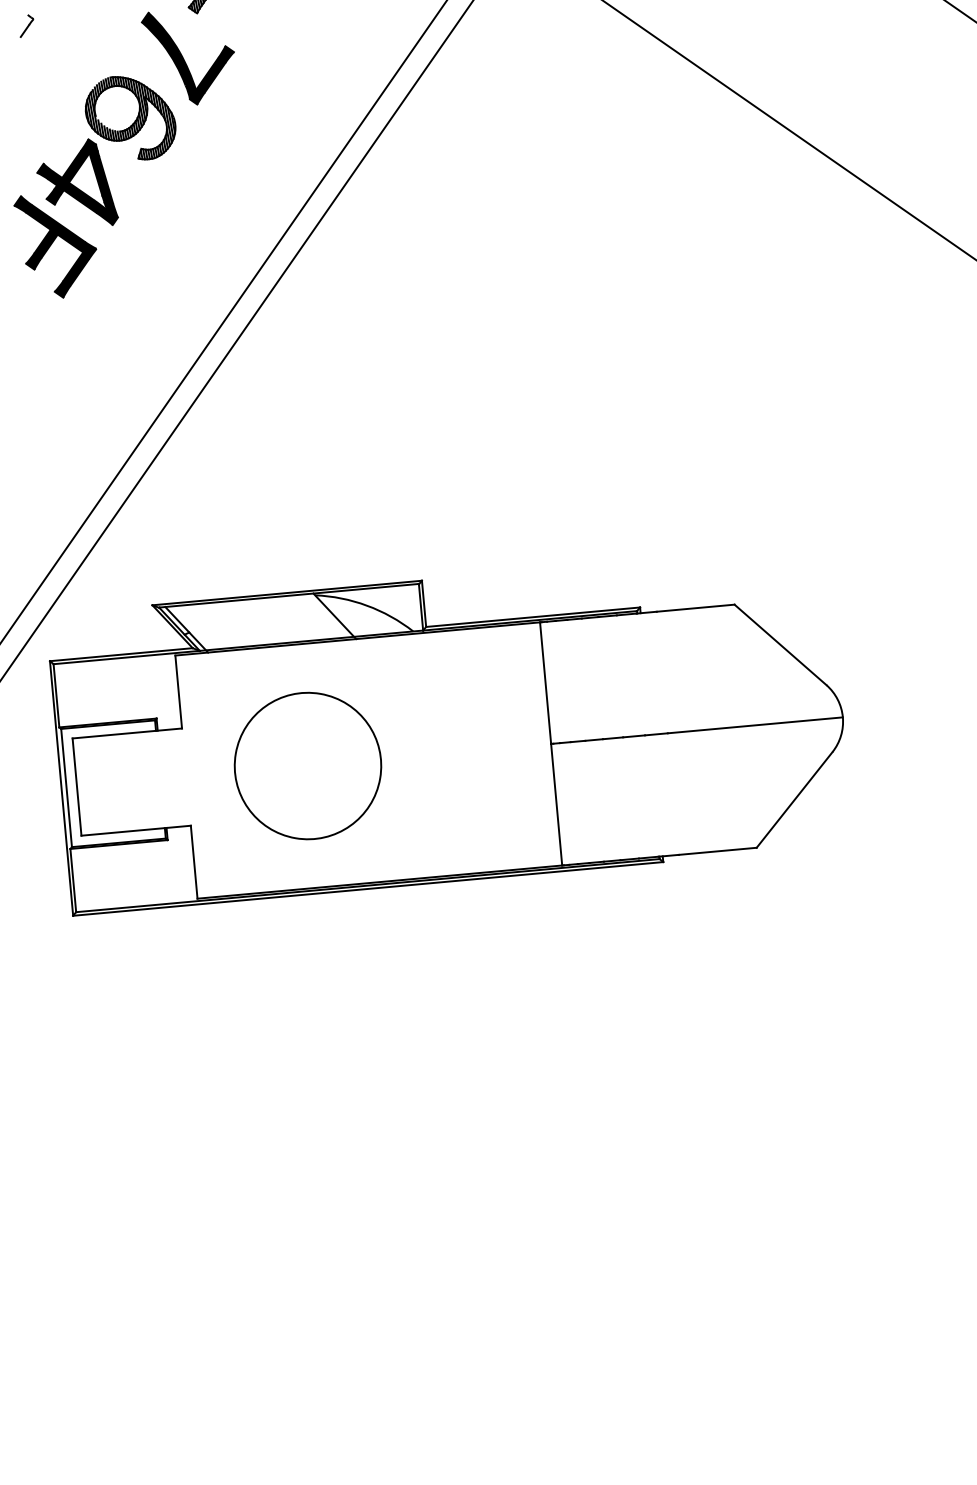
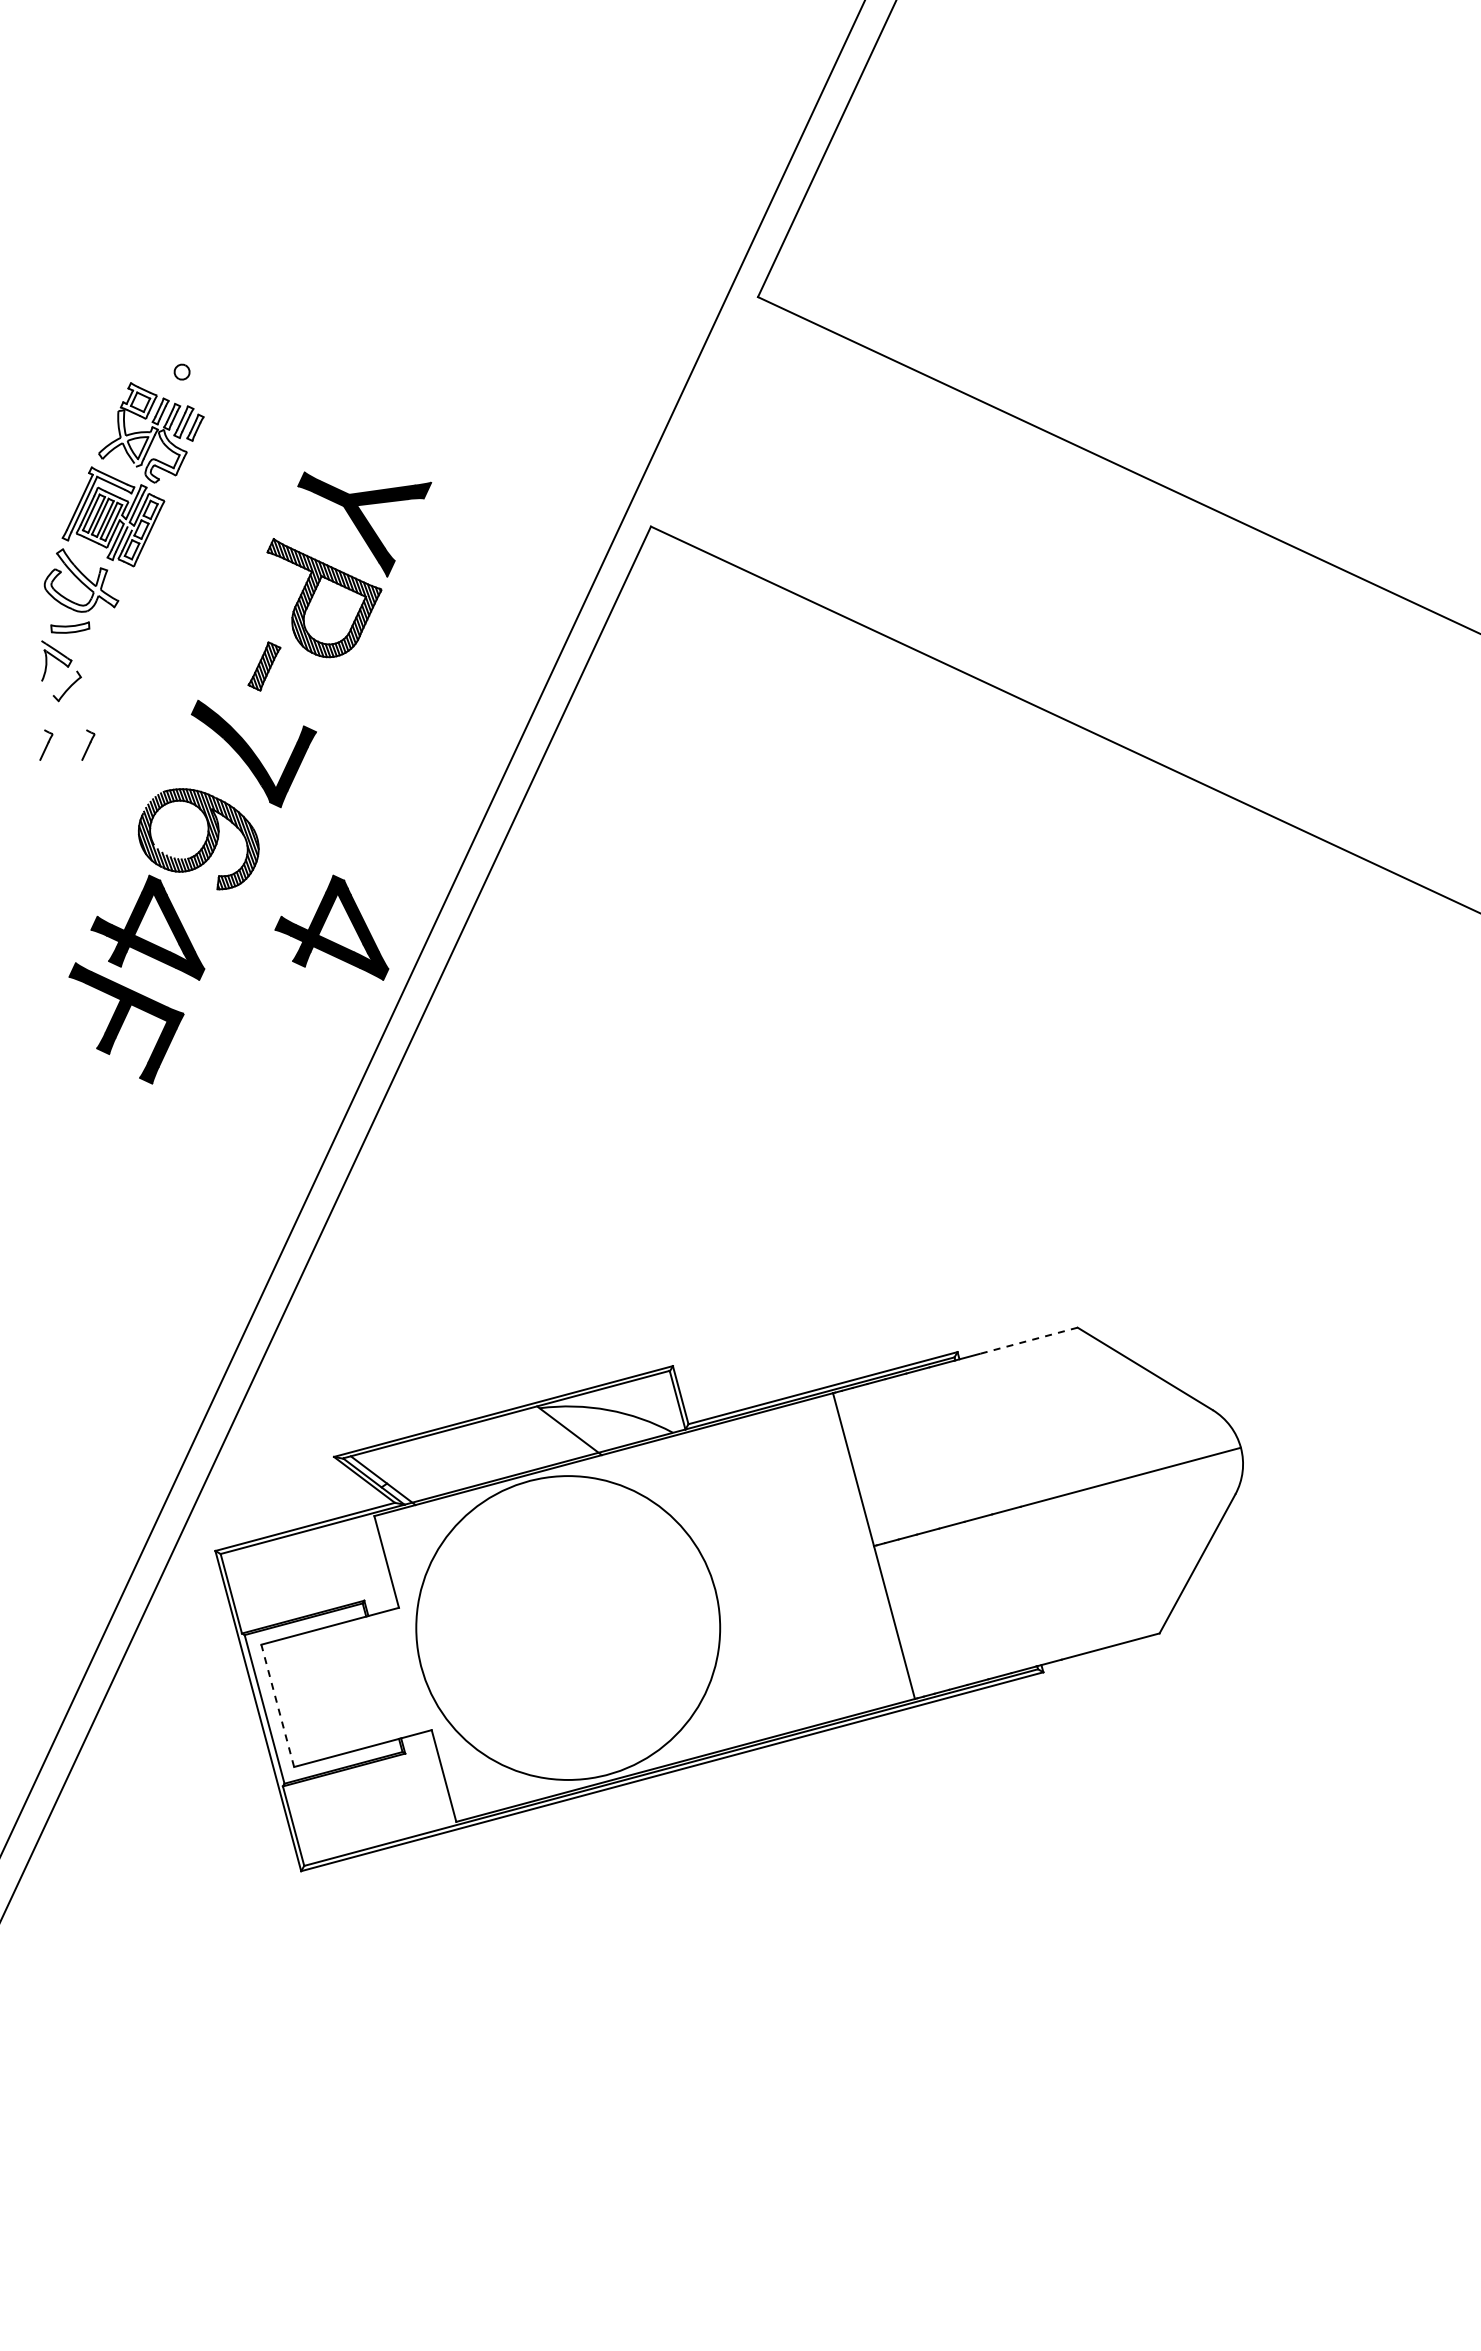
part: (59, 31) -> (88, 744), added
part: (220, 202) -> (331, 927), added
line: (695, 607) -> (1028, 1340), solid -> dashed
circle: (308, 766) -> (568, 1628), size x1.6
line: (76, 786) -> (277, 1705), solid -> dashed

